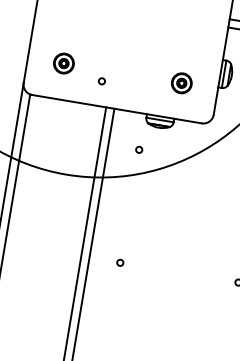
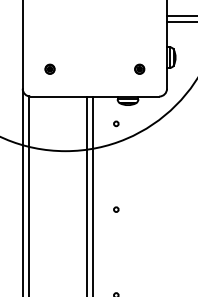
part: (63, 62) -> (49, 68), size x0.62
circle: (102, 80) -> (80, 77), removed
part: (181, 82) -> (139, 68), size x0.62

